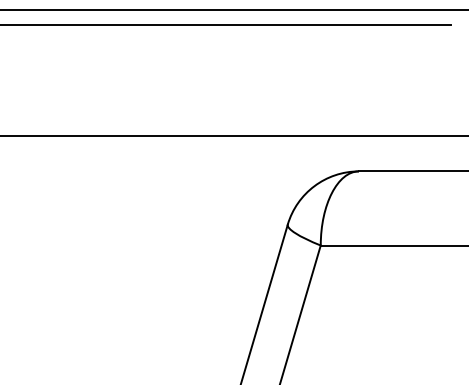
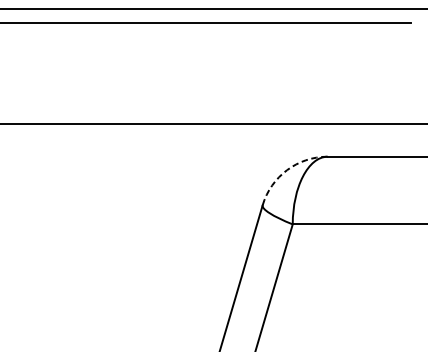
arc: (314, 186) -> (287, 170), solid -> dashed

